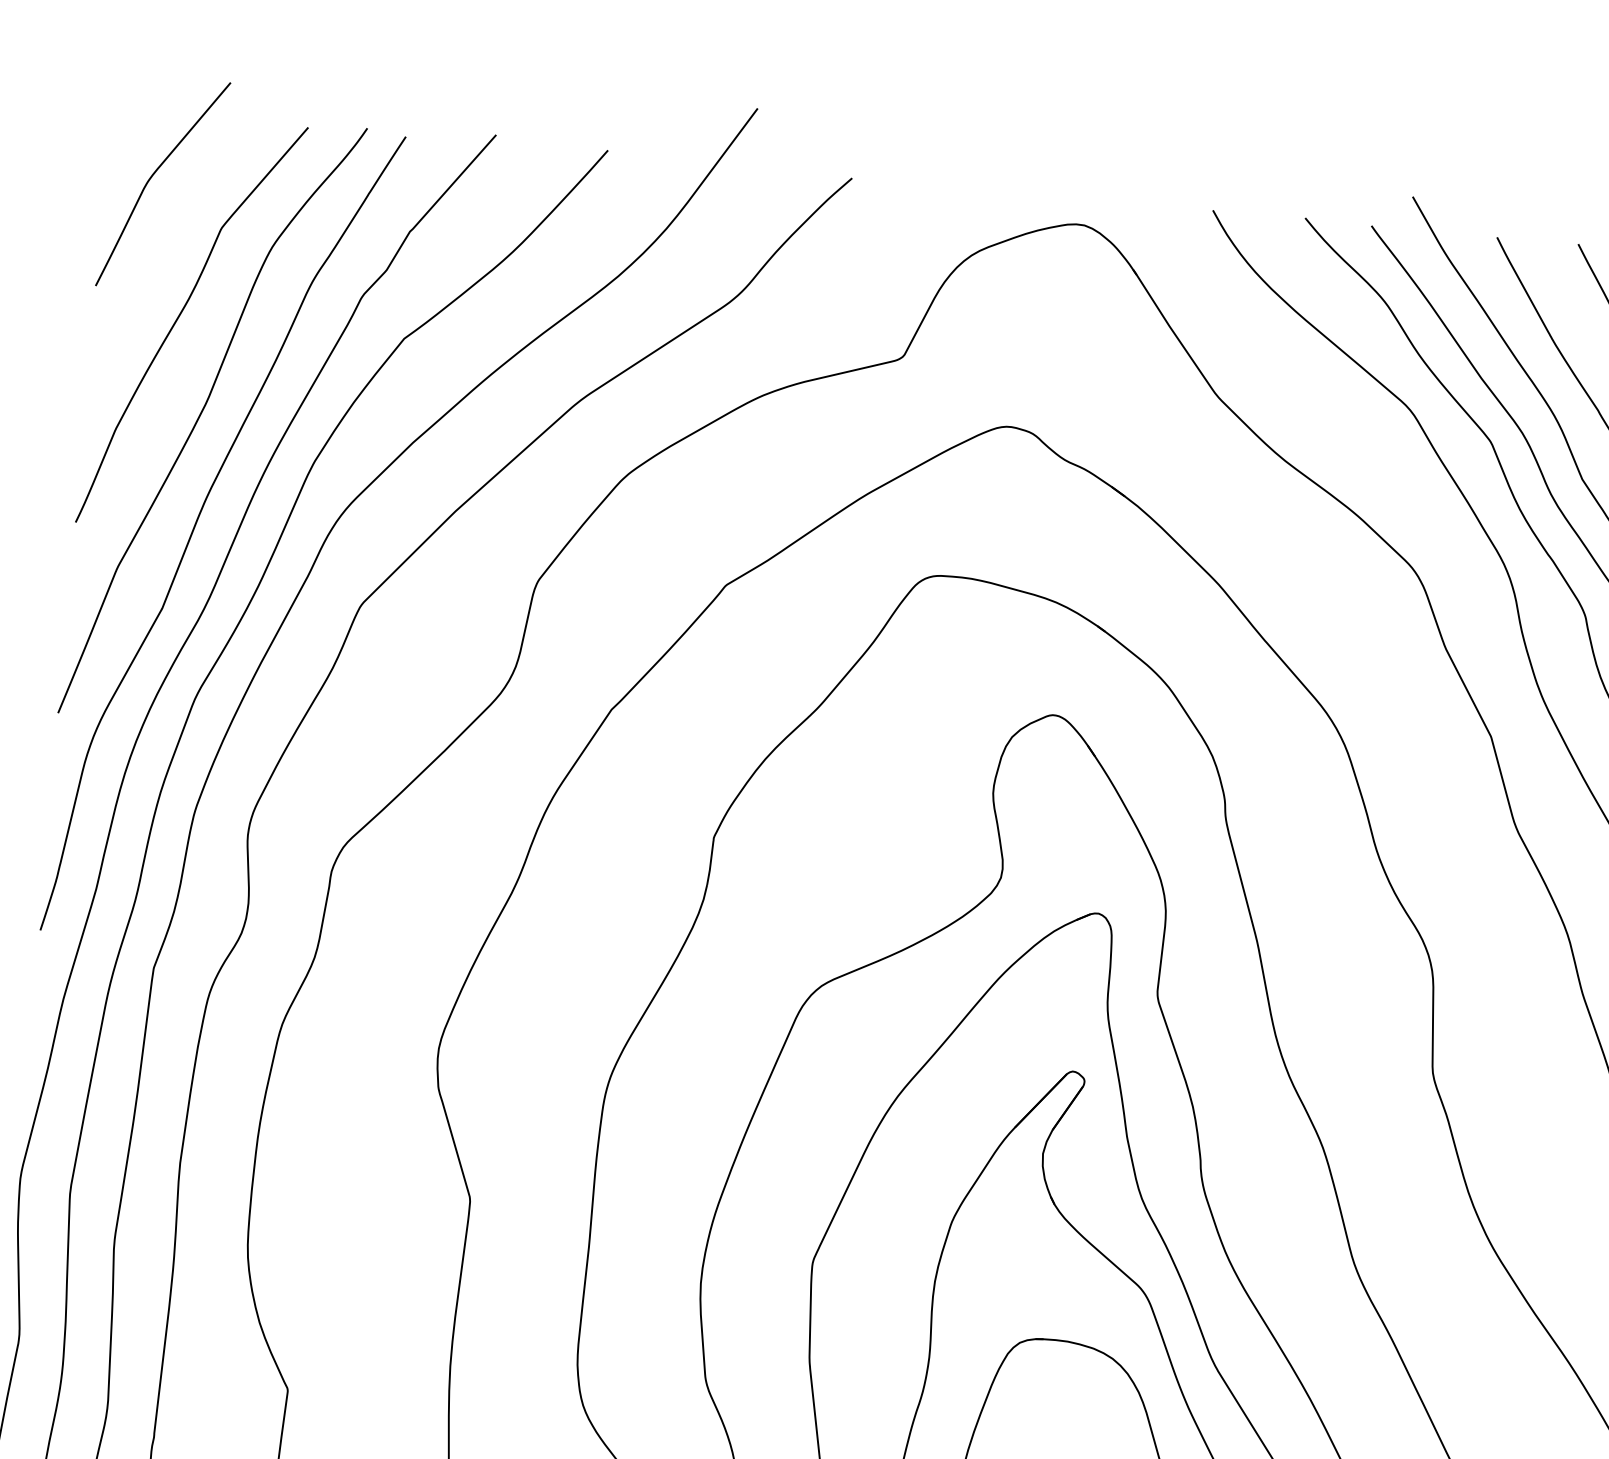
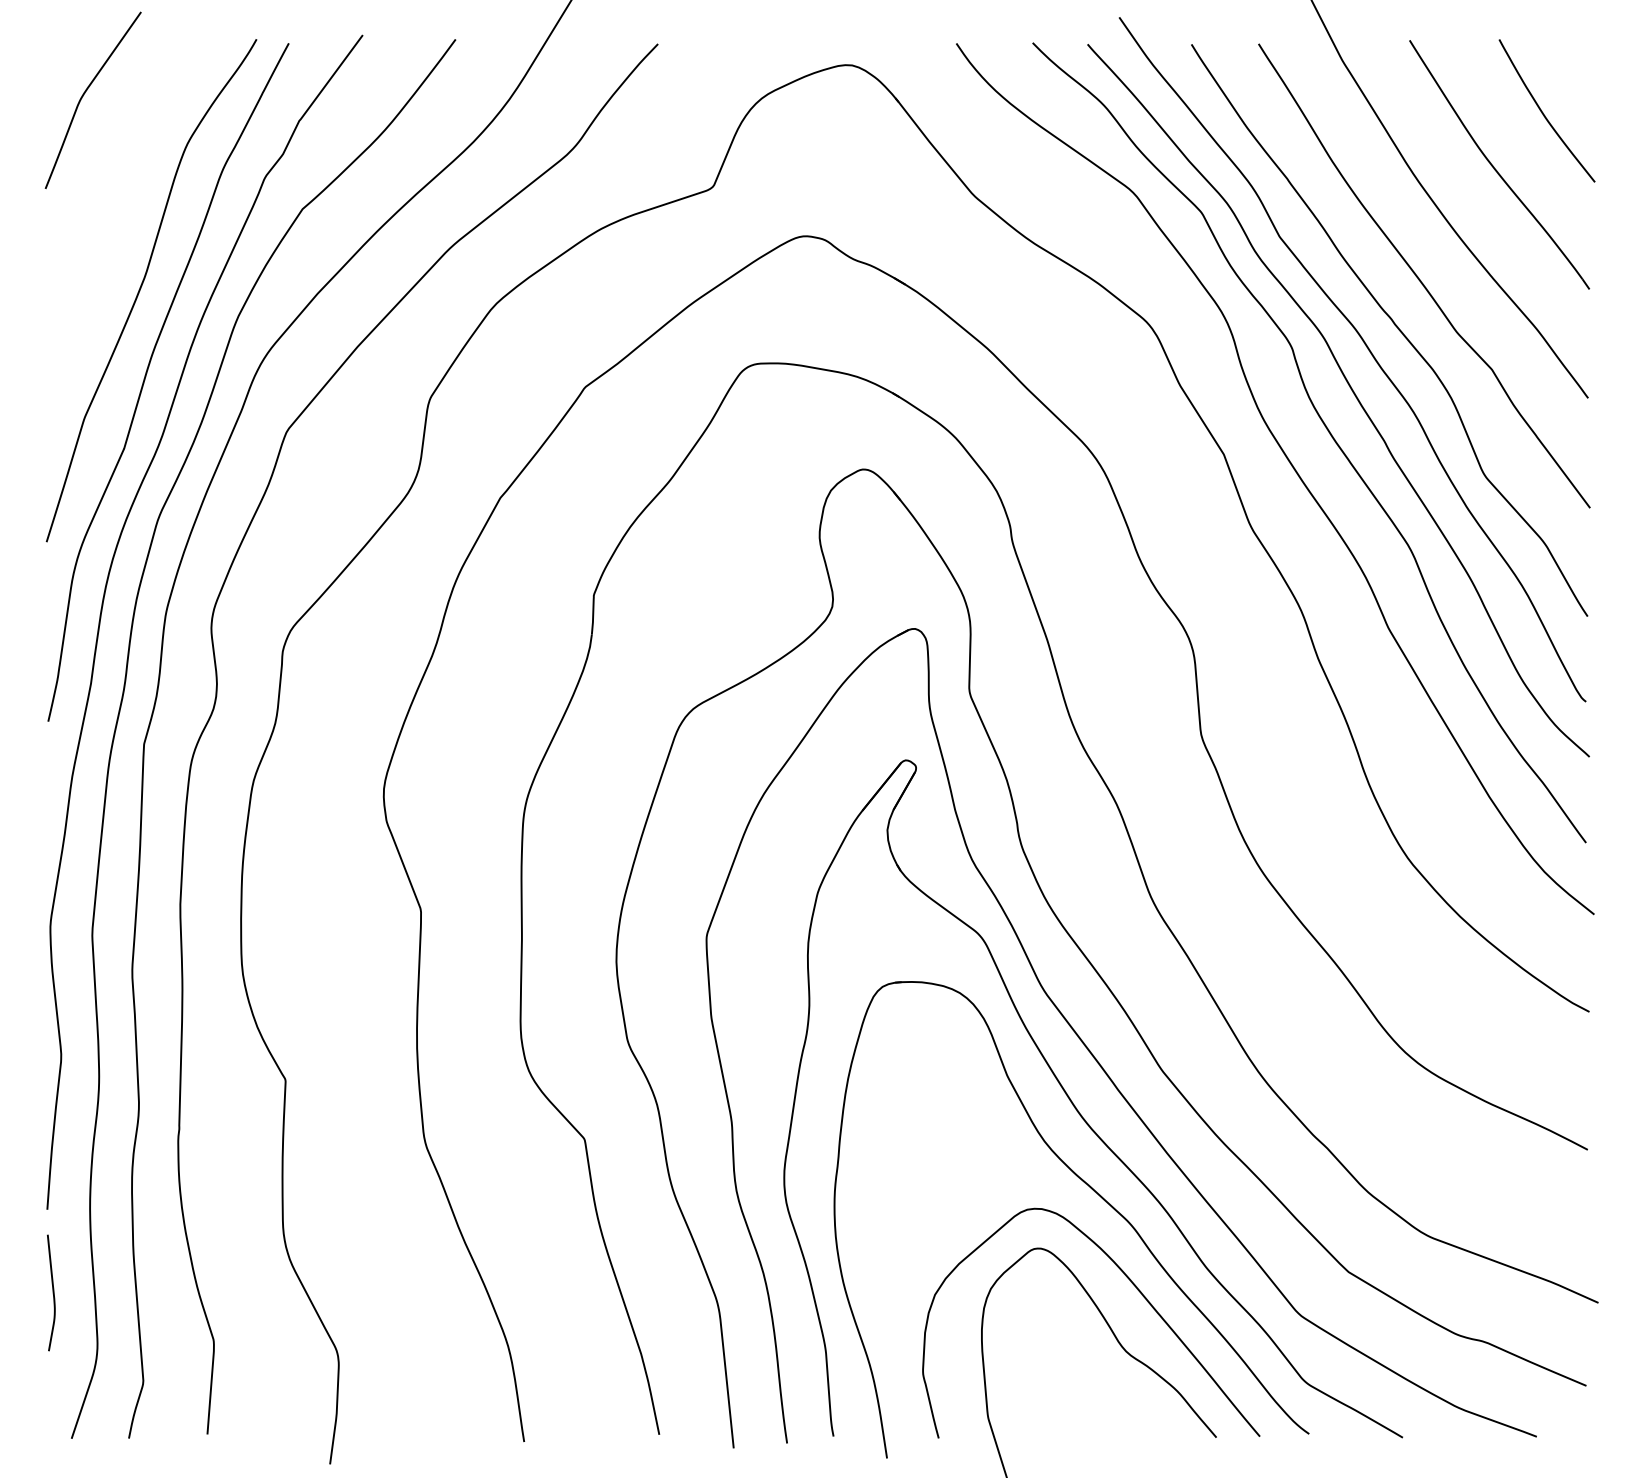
curve: (180, 316) -> (117, 207), removed

